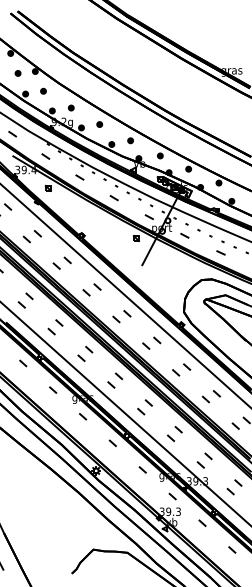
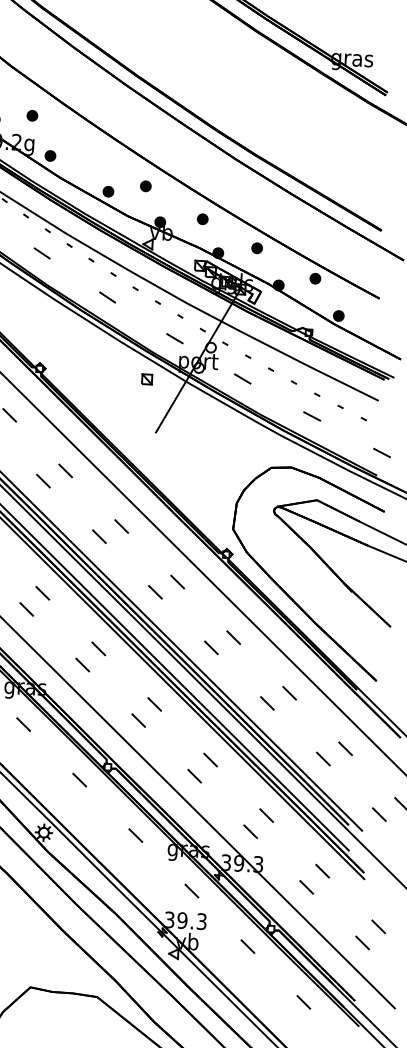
part: (99, 124) -> (86, 151), removed

